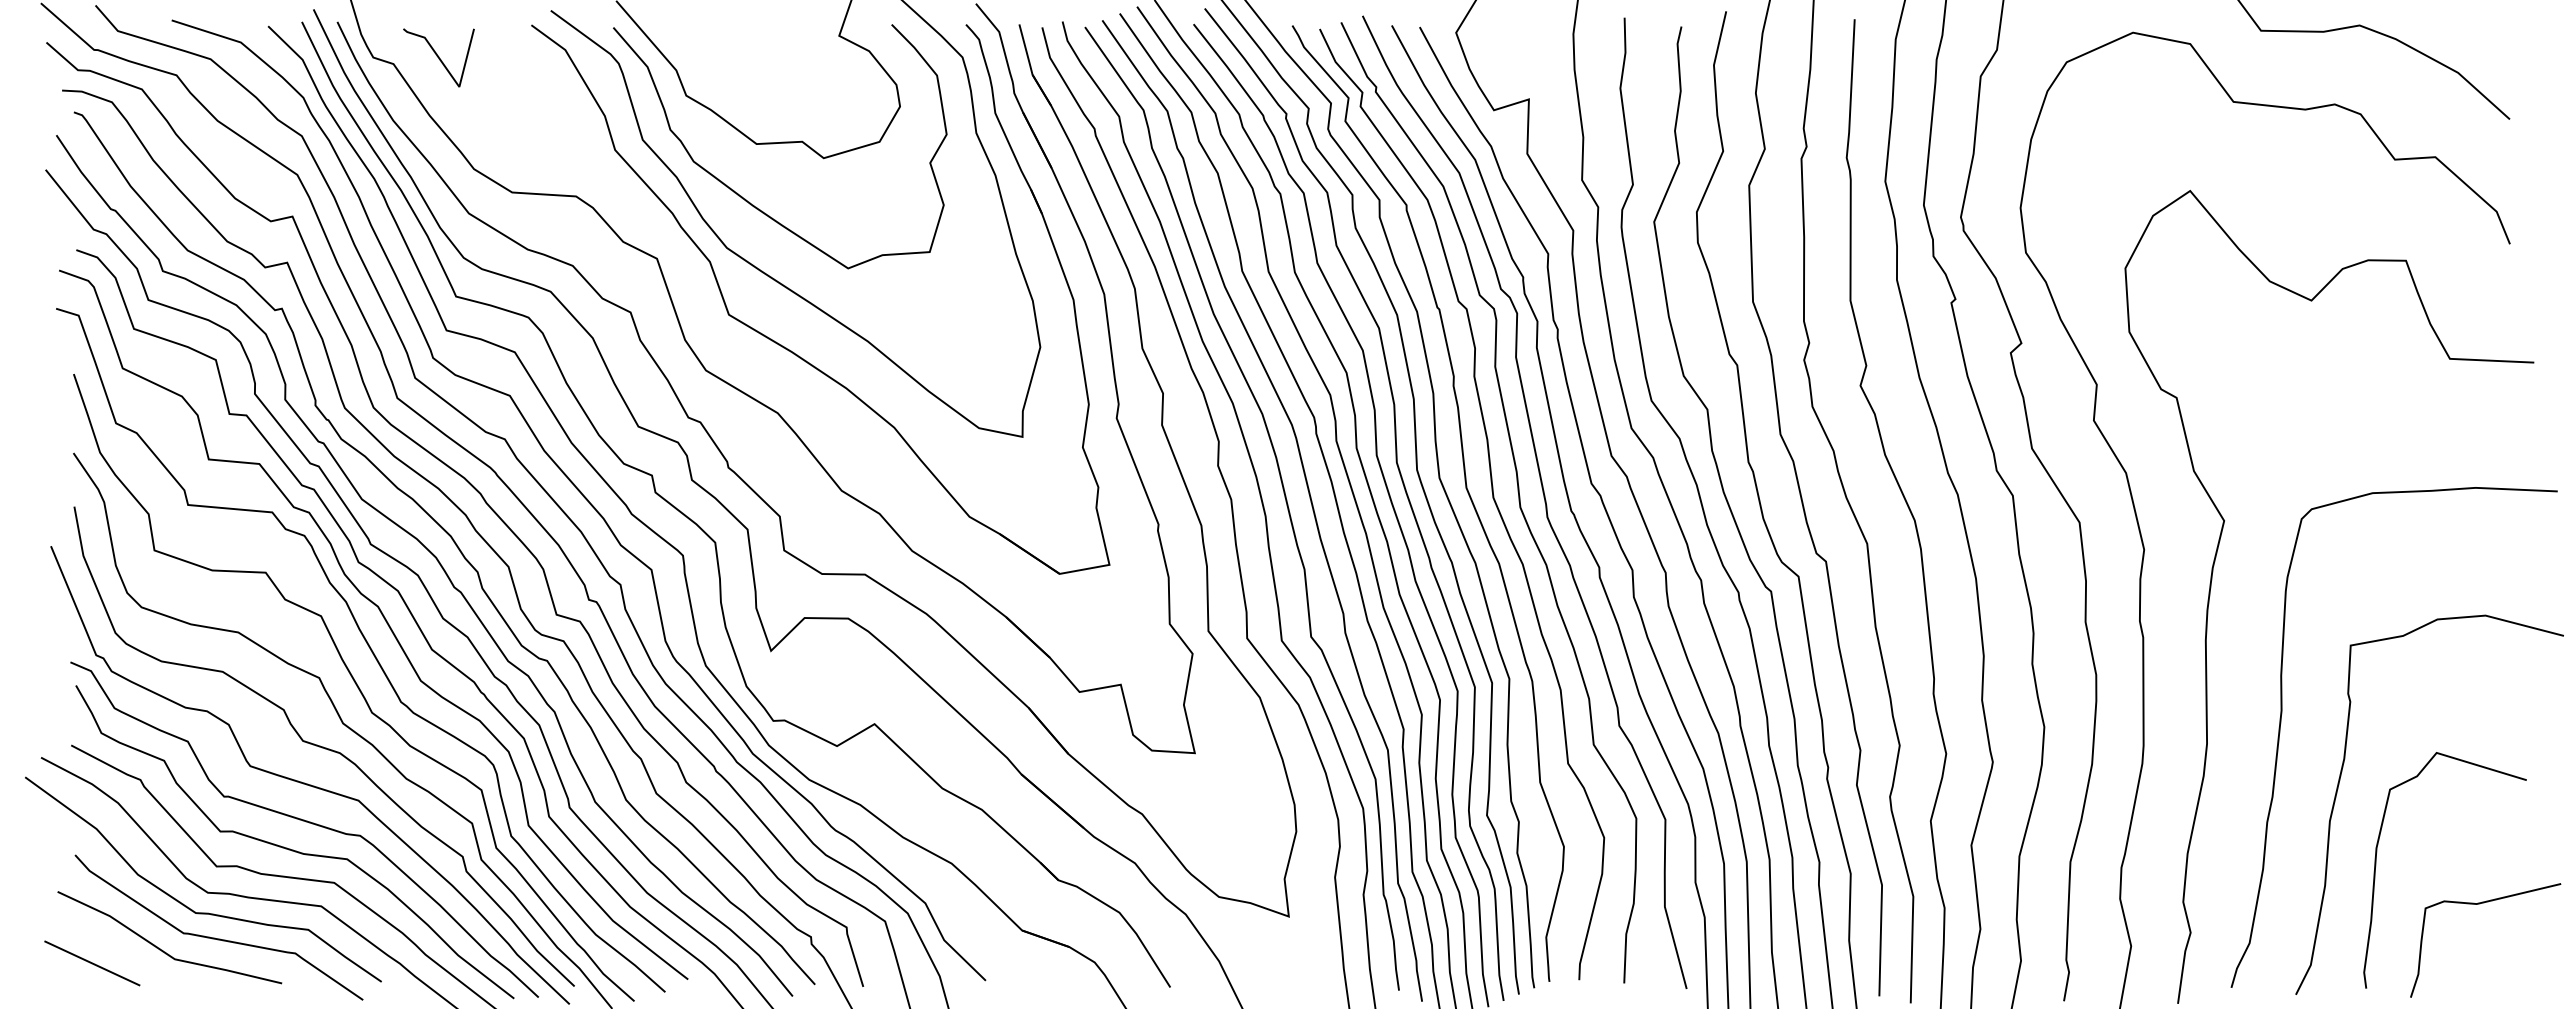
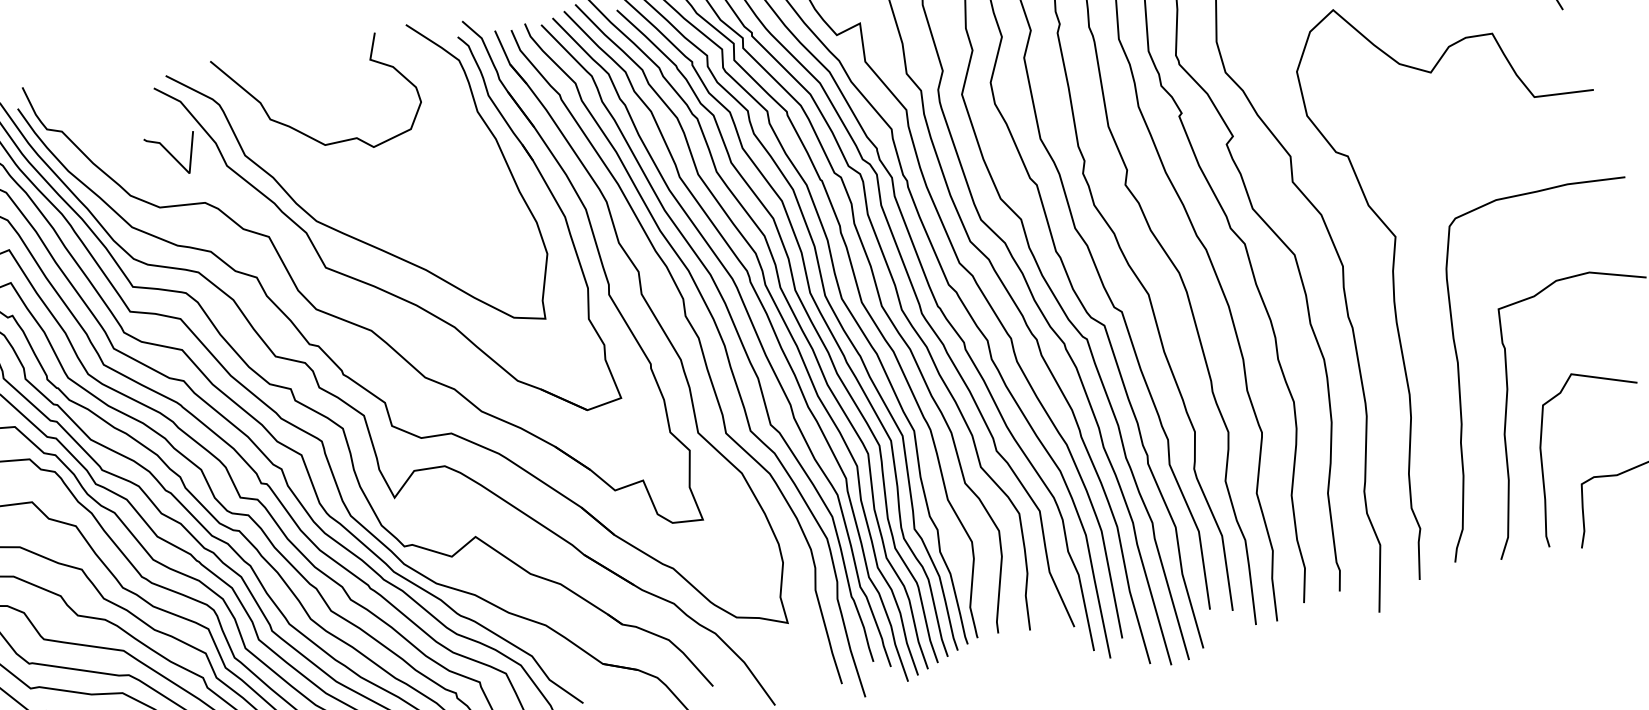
line: (438, 57) -> (171, 155), moved
curve: (741, 195) -> (320, 182), removed

